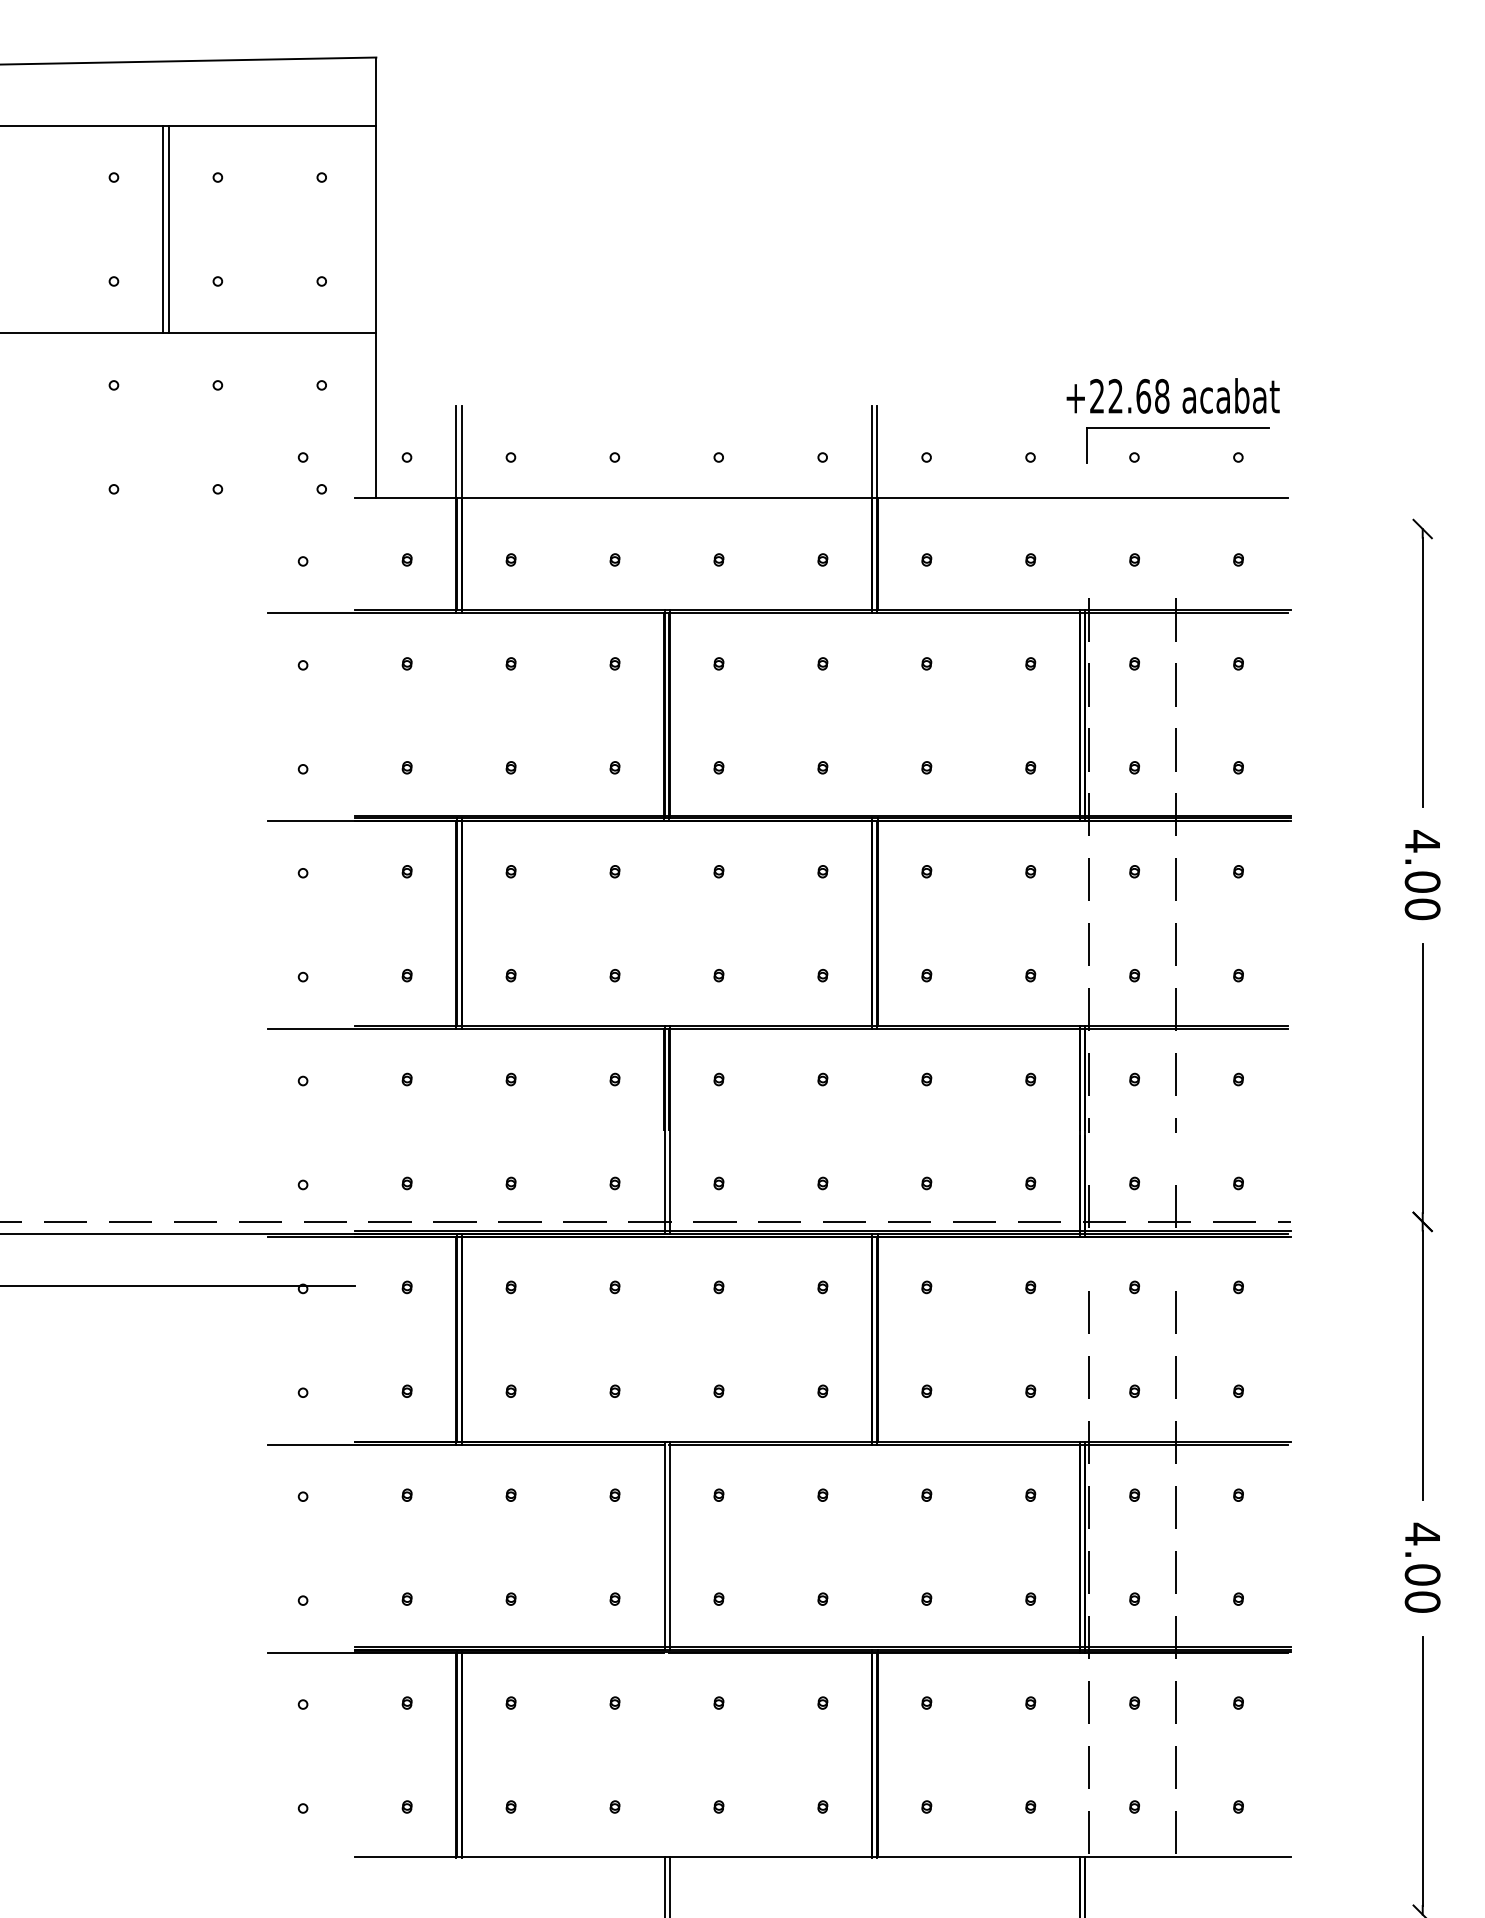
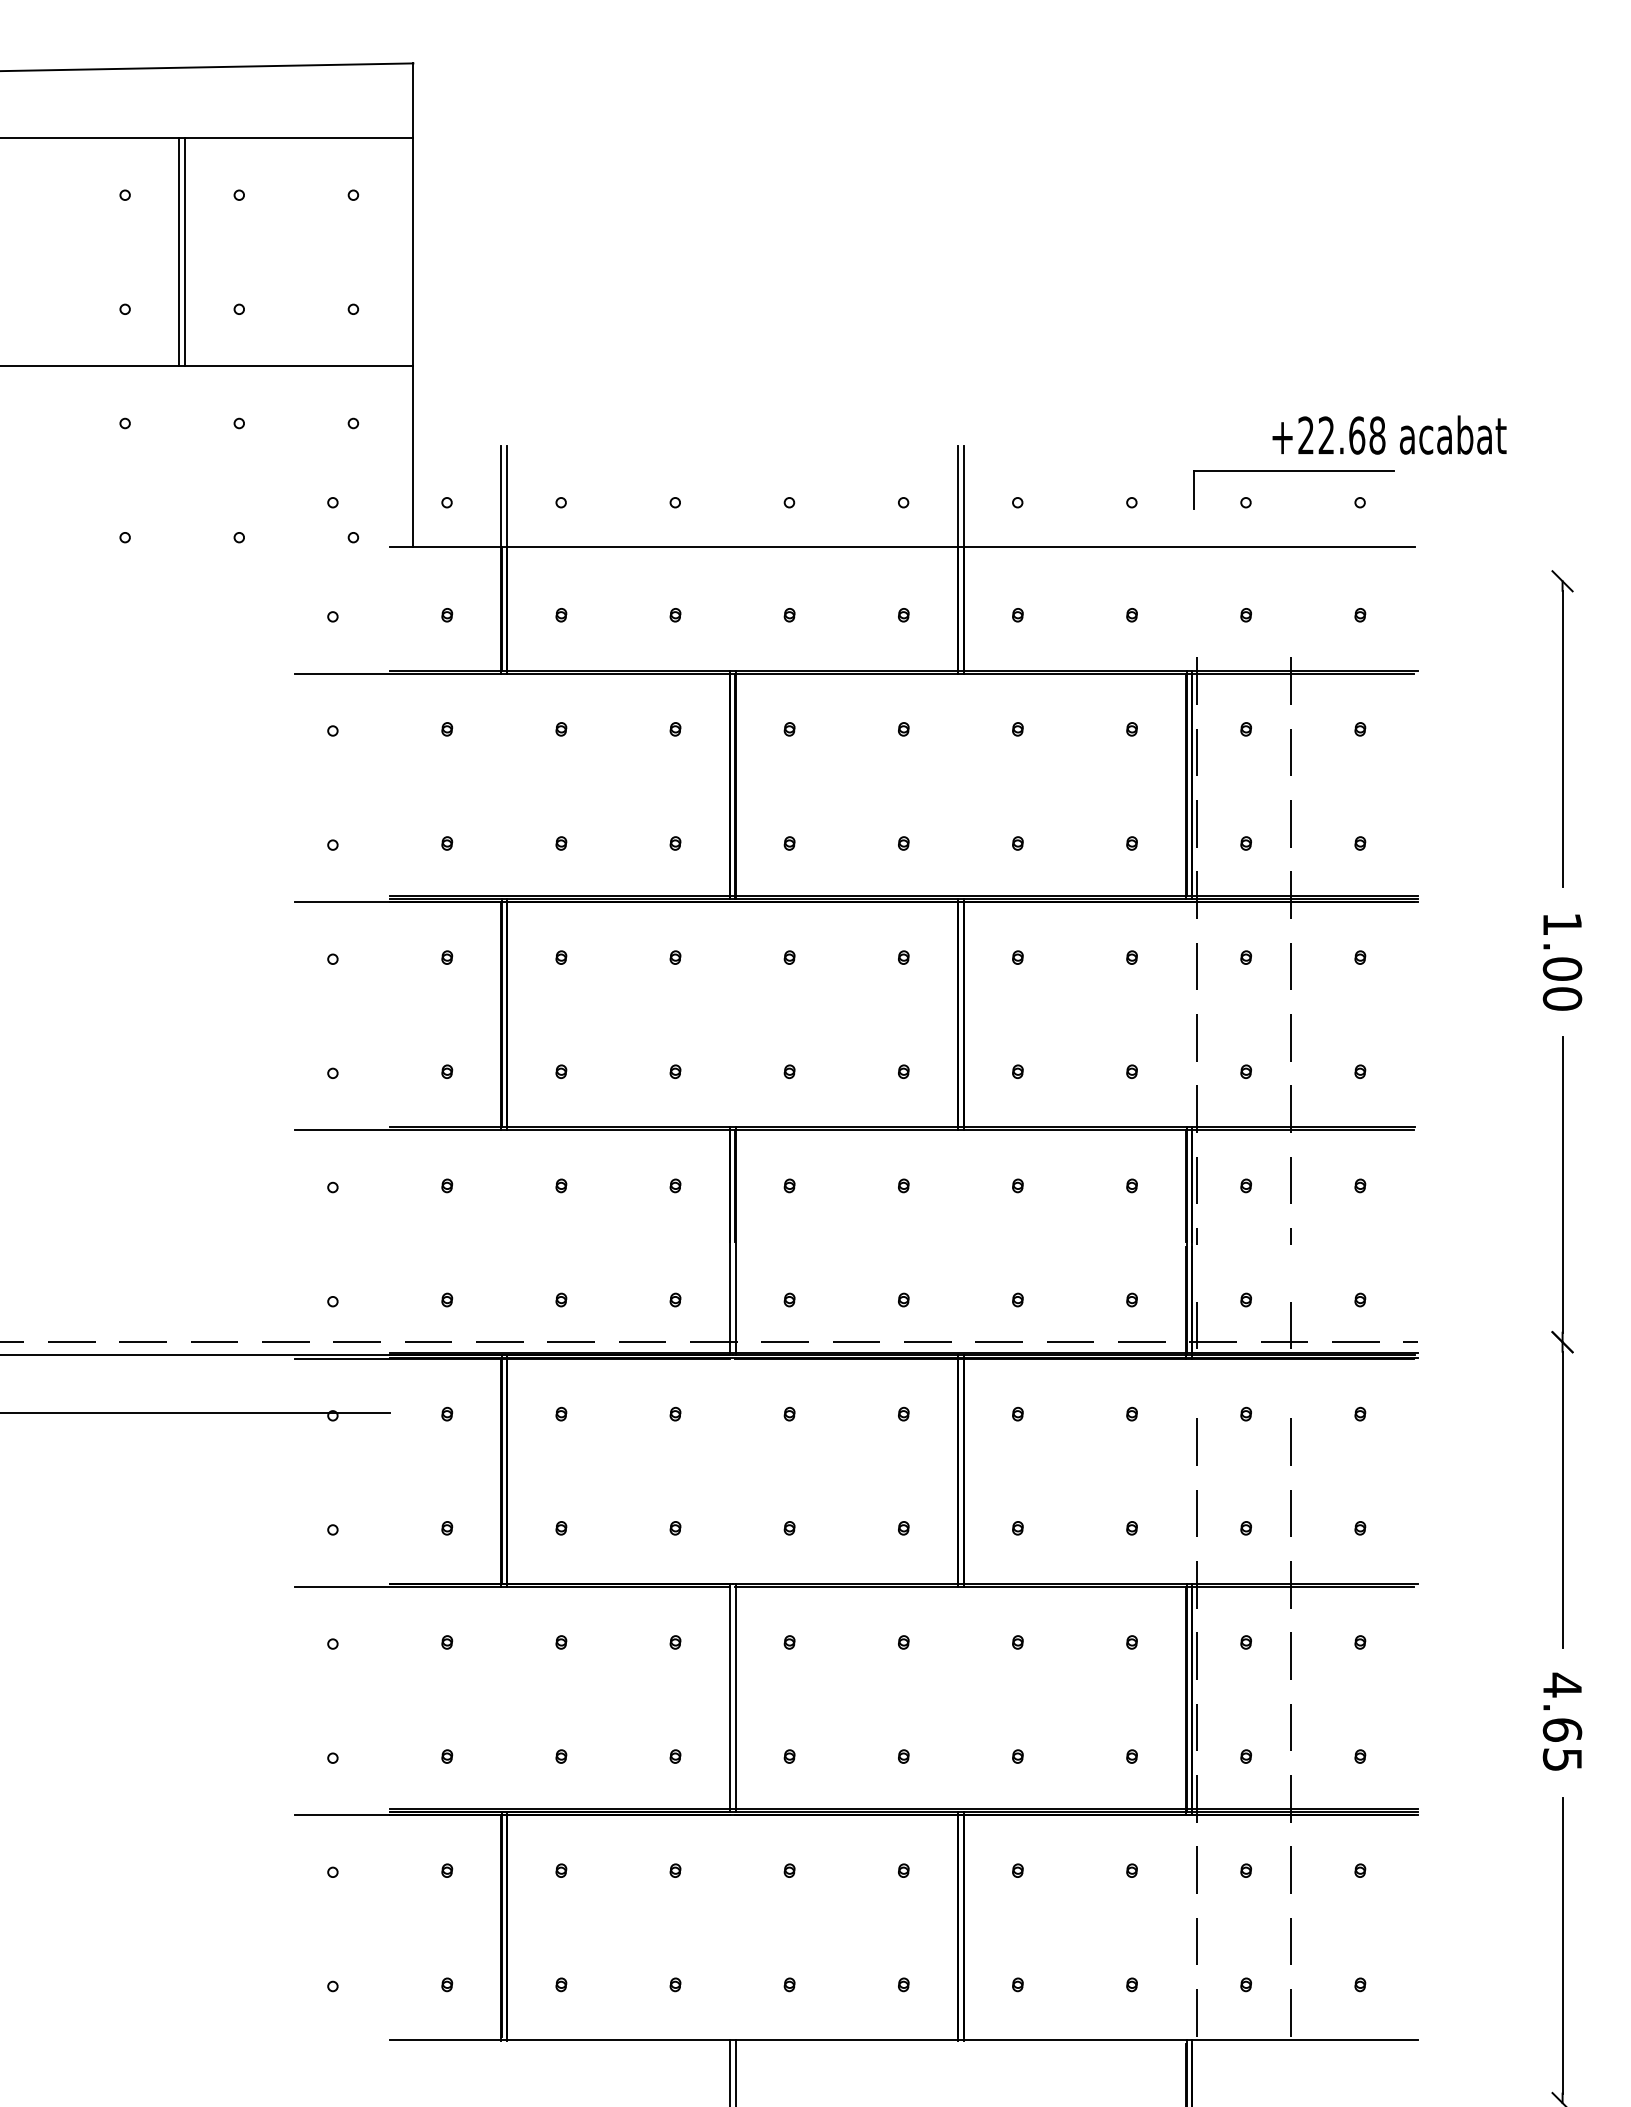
text: (1172, 395) -> (1388, 434), moved
text: (1422, 841) -> (1562, 924), 4.00 -> 1.00
text: (1422, 1588) -> (1562, 1744), 4.00 -> 4.65

